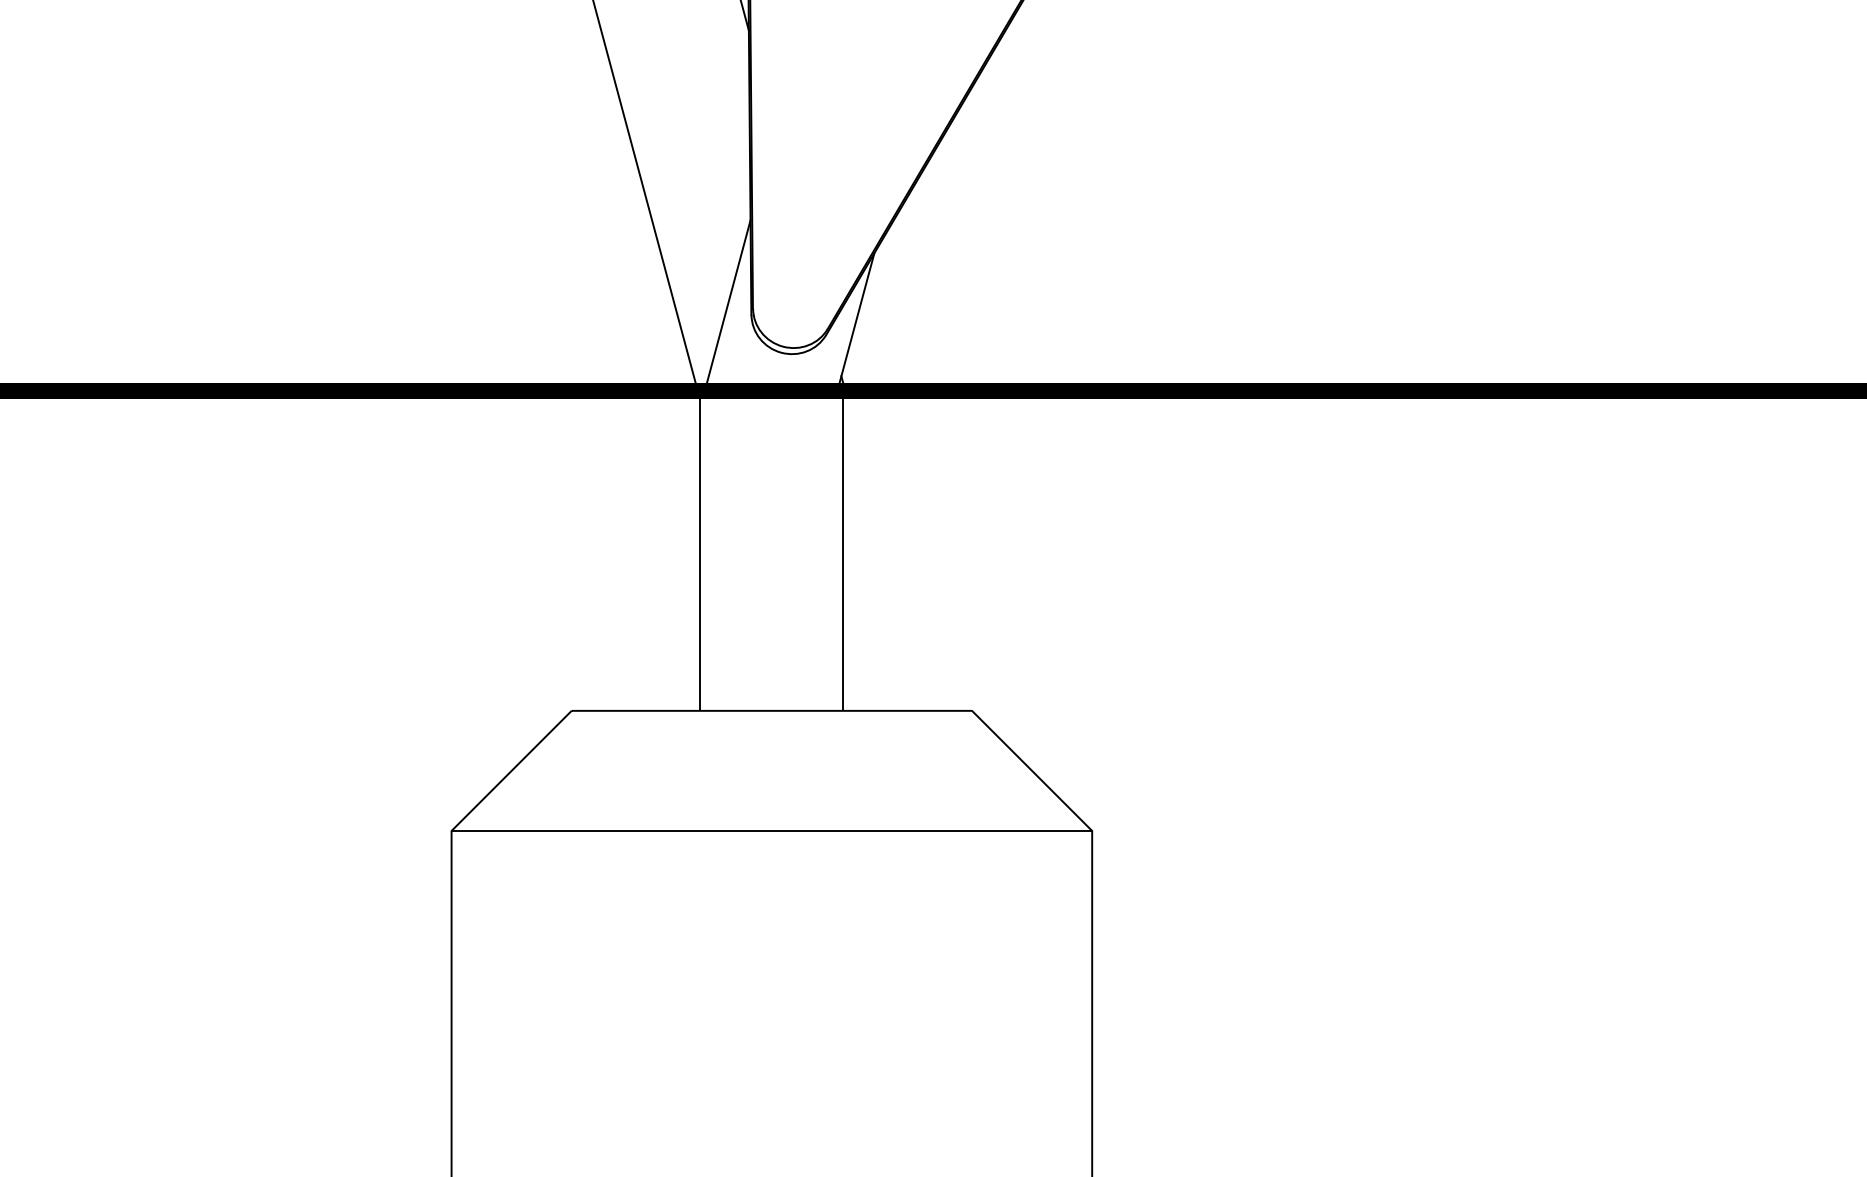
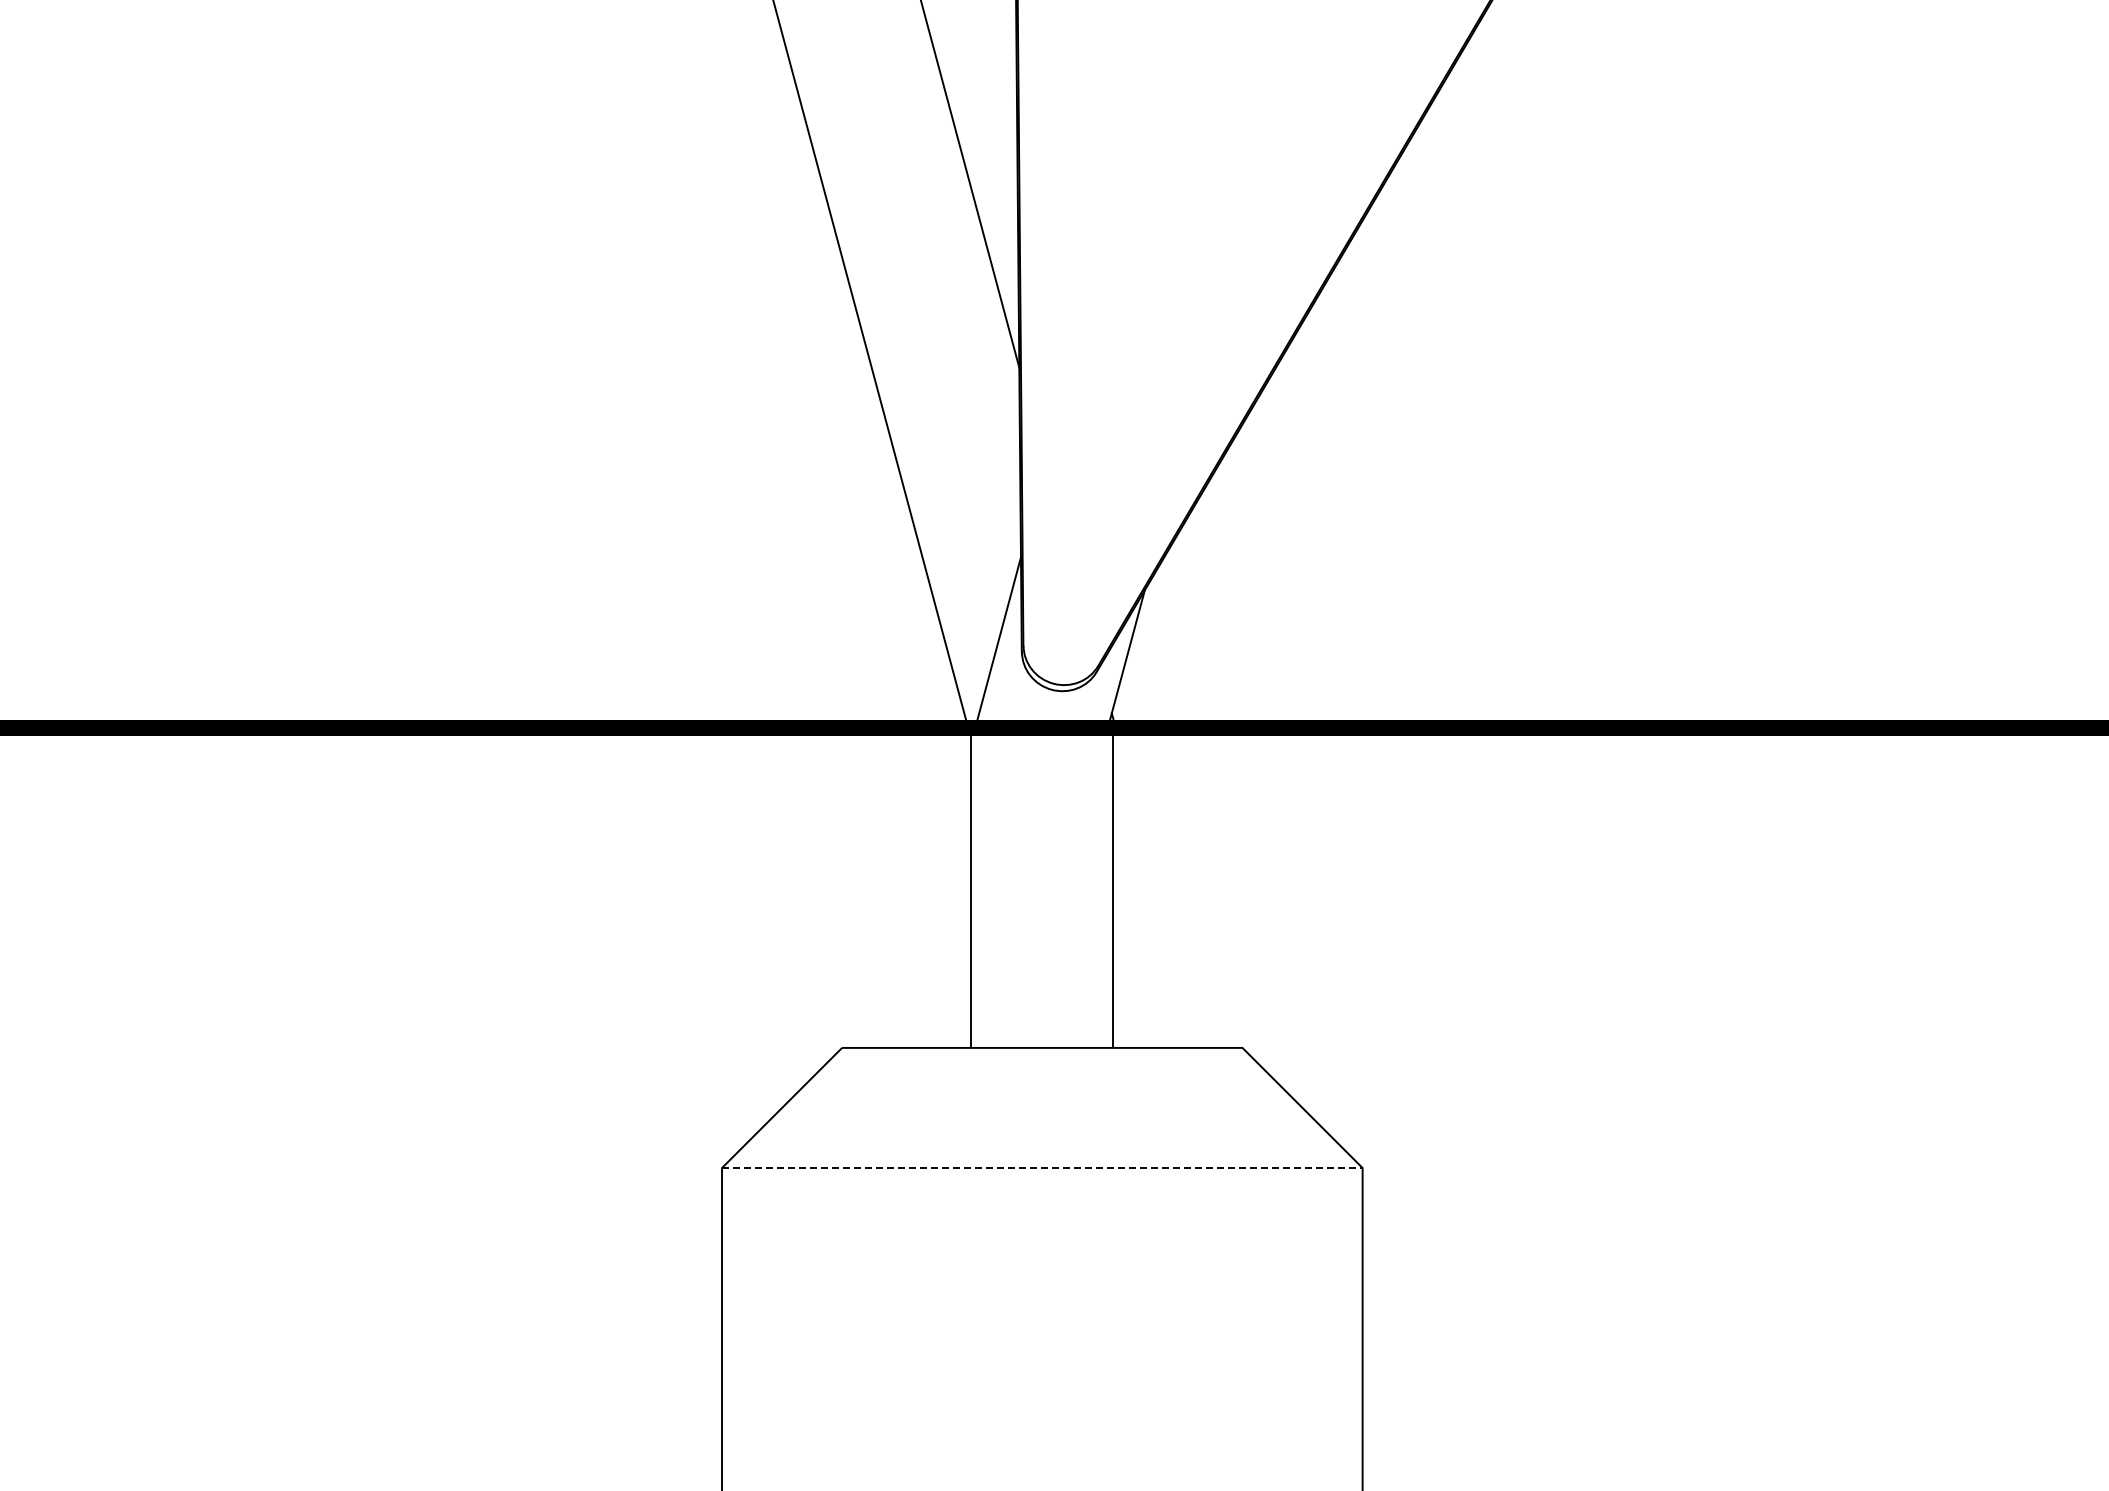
line: (772, 831) -> (1042, 1168), solid -> dashed

